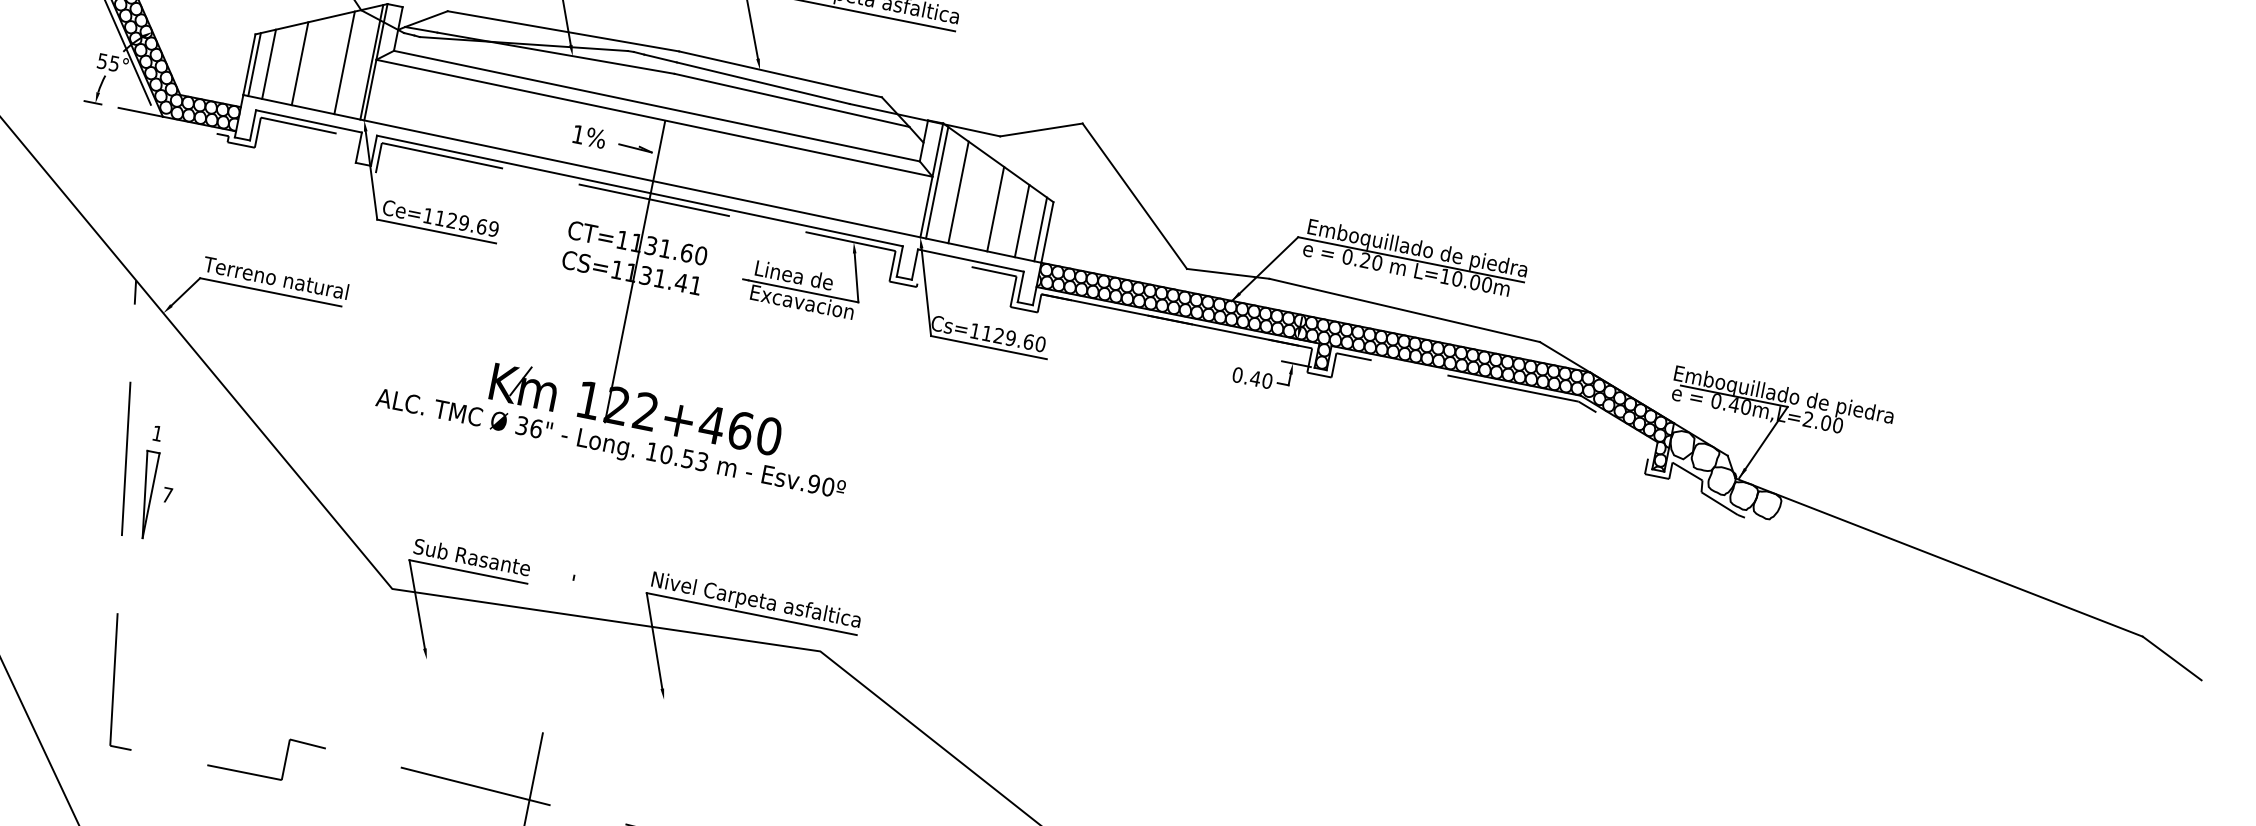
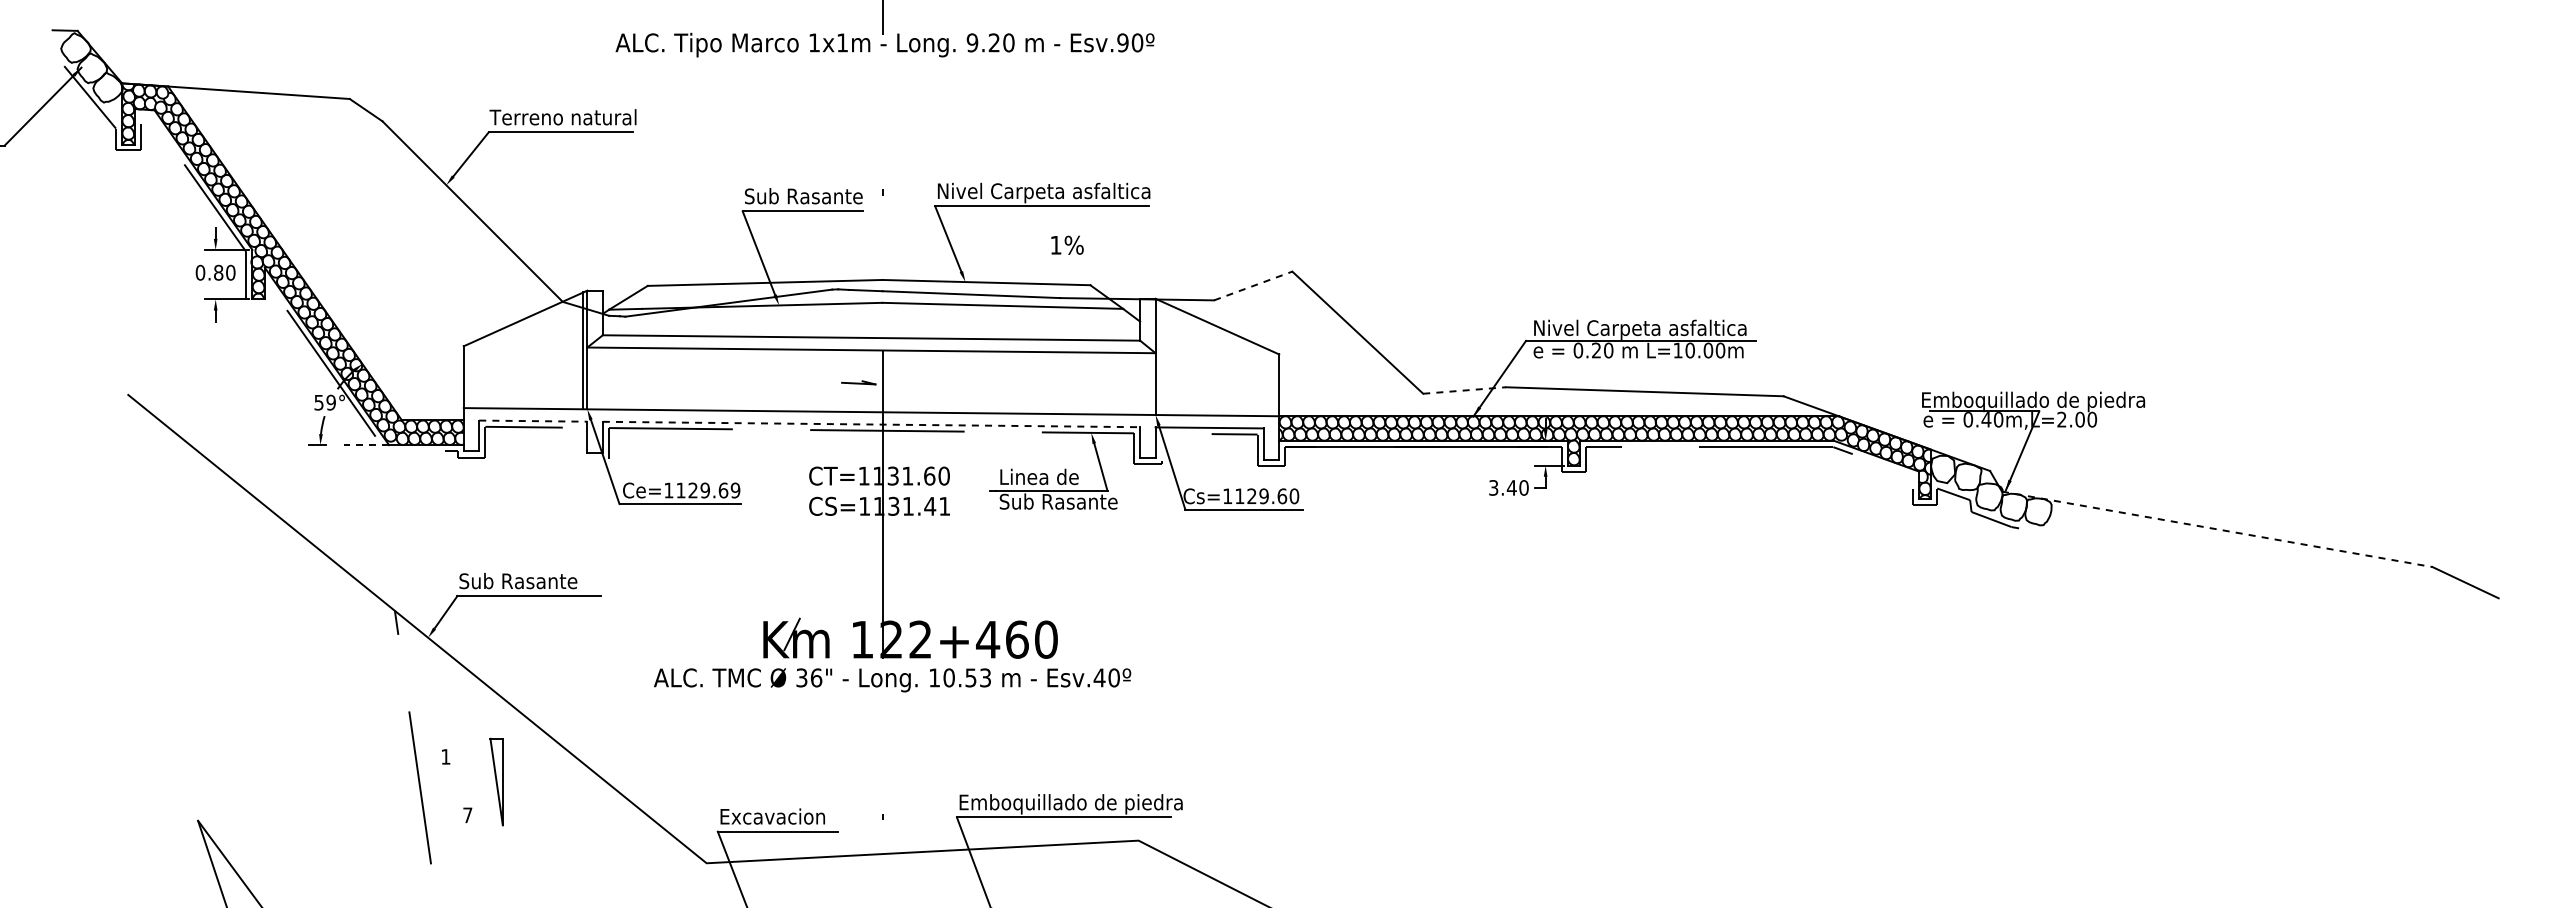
line: (344, 62) -> (556, 356), removed
text: (113, 63) -> (330, 402), 55° -> 59°
line: (268, 63) -> (482, 372), removed
line: (300, 63) -> (513, 366), removed
line: (254, 64) -> (468, 376), removed
line: (140, 112) -> (366, 445), solid -> dashed
line: (309, 121) -> (533, 421), solid -> dashed
line: (1041, 130) -> (1253, 286), solid -> dashed
text: (589, 136) -> (1067, 244), moved
line: (937, 183) -> (1161, 358), removed
line: (639, 190) -> (871, 424), solid -> dashed
line: (958, 192) -> (1184, 363), removed
line: (995, 208) -> (1223, 372), removed
line: (1022, 221) -> (1252, 379), removed
line: (1040, 229) -> (1271, 383), removed
text: (1418, 249) -> (1646, 329), Emboquillado de piedra -> Nivel Carpeta asfaltica
line: (1228, 273) -> (1464, 390), solid -> dashed
text: (275, 277) -> (531, 580), Terreno natural -> Sub Rasante
text: (808, 303) -> (1058, 501), Excavacion -> Sub Rasante
text: (1237, 374) -> (1493, 487), 0.40 -> 3.40
text: (813, 483) -> (1099, 677), Esv.90º -> Esv.40º
part: (145, 493) -> (496, 781), moved
text: (471, 557) -> (778, 816), Sub Rasante -> Excavacion
line: (1939, 557) -> (2217, 529), solid -> dashed
text: (761, 602) -> (1071, 804), Nivel Carpeta asfaltica -> Emboquillado de piedra

